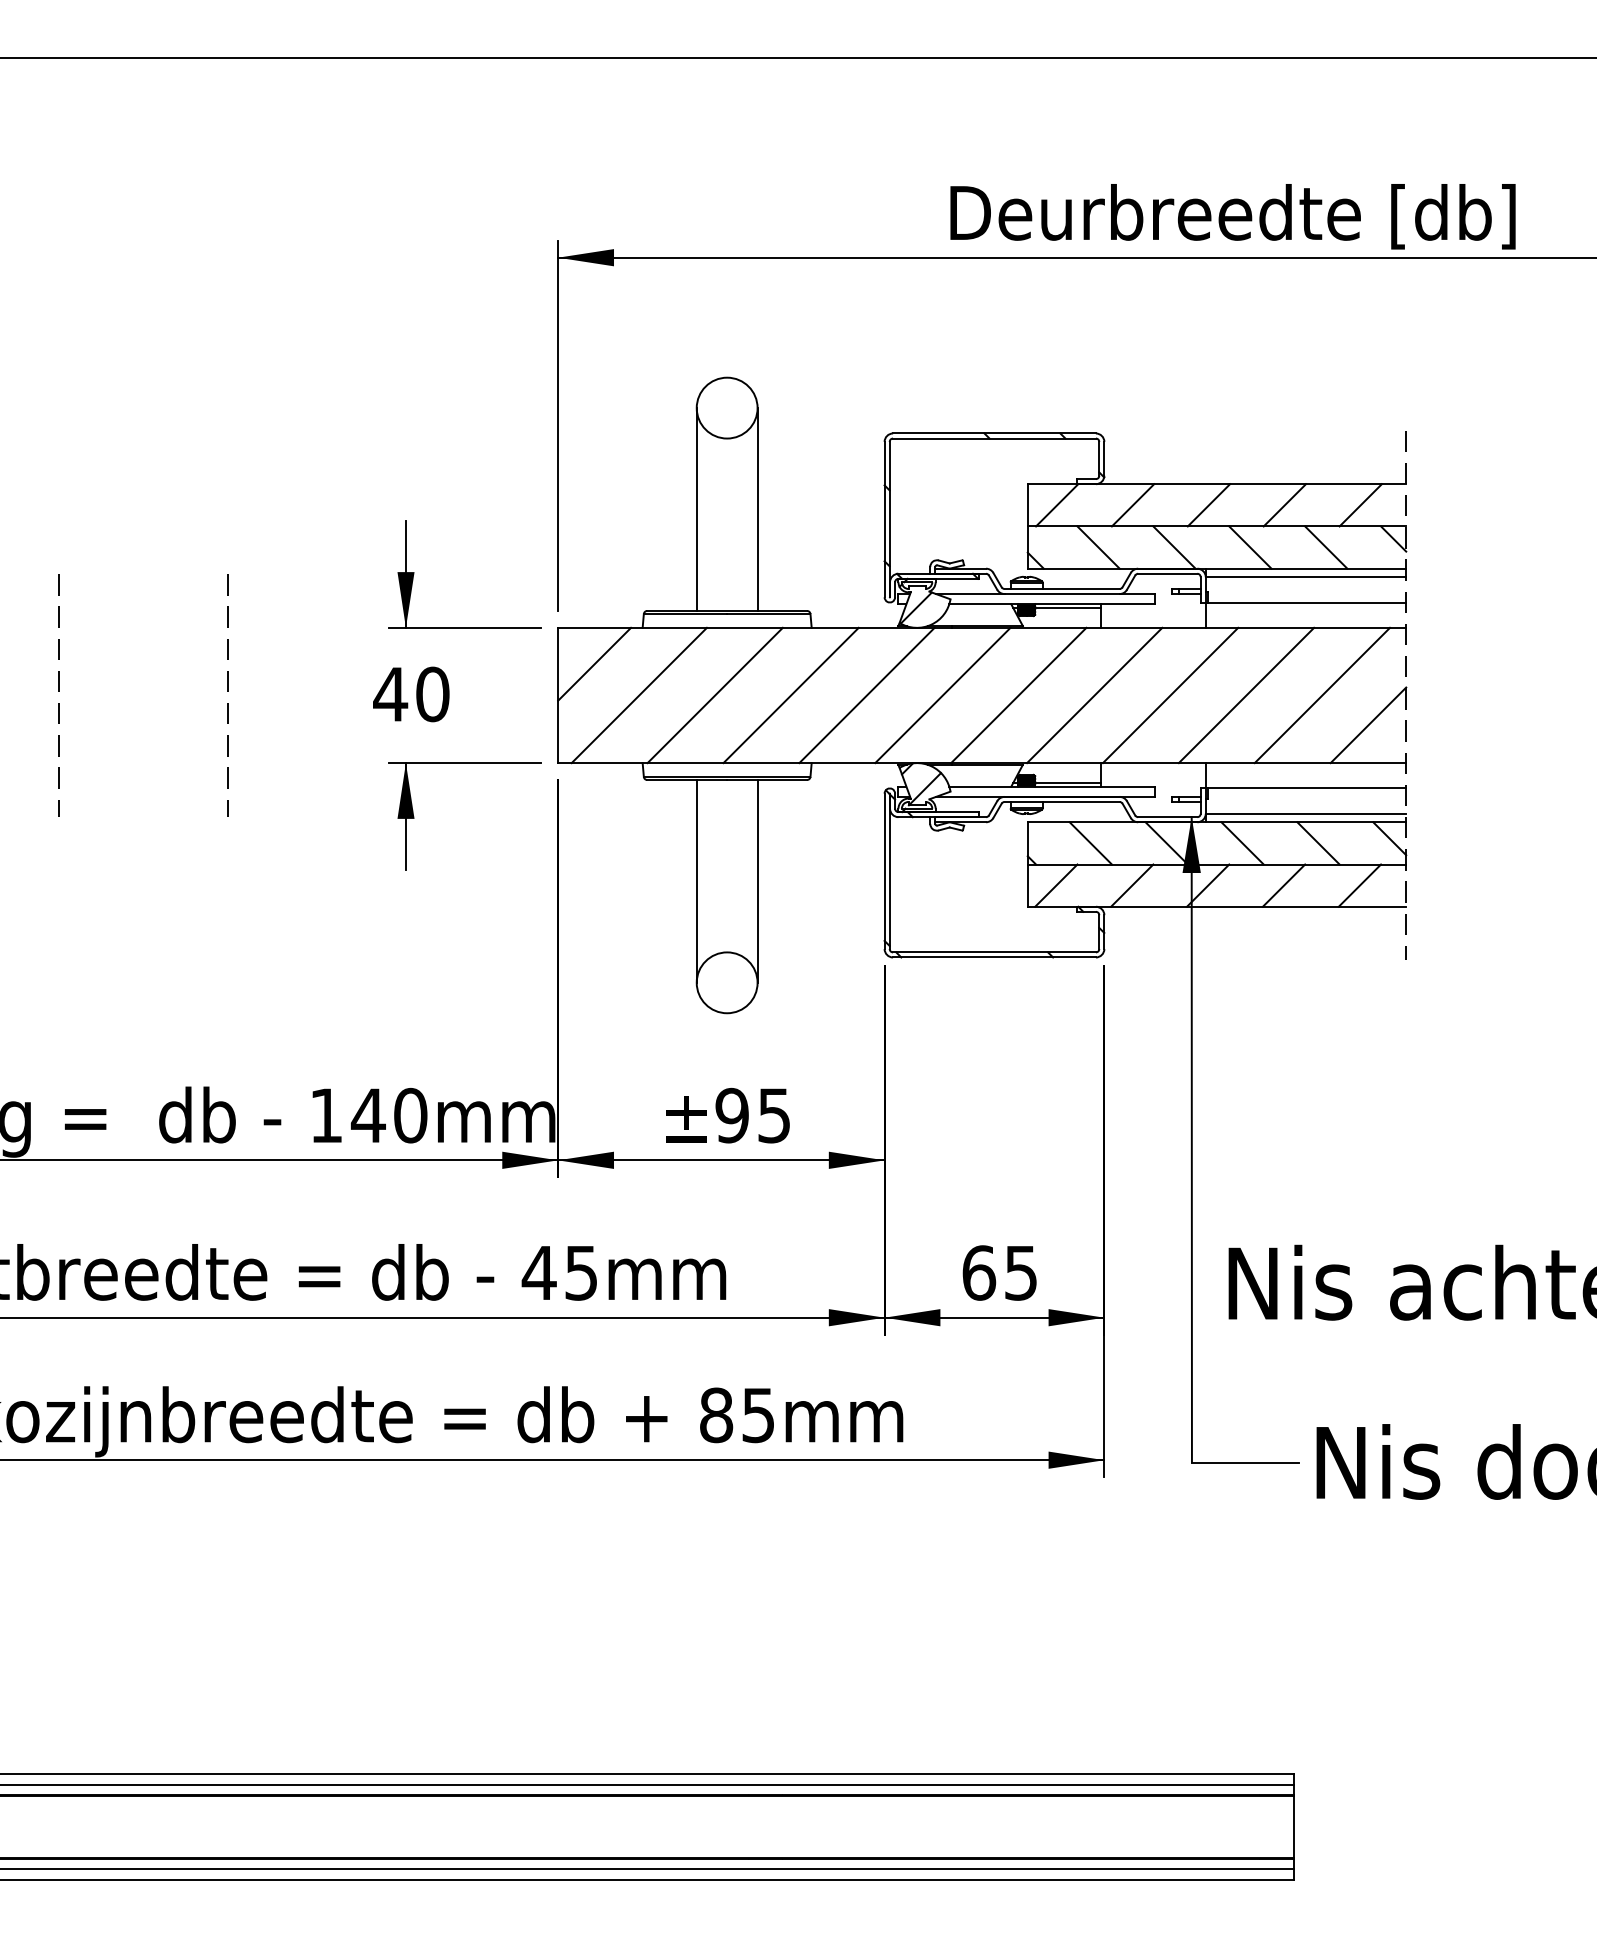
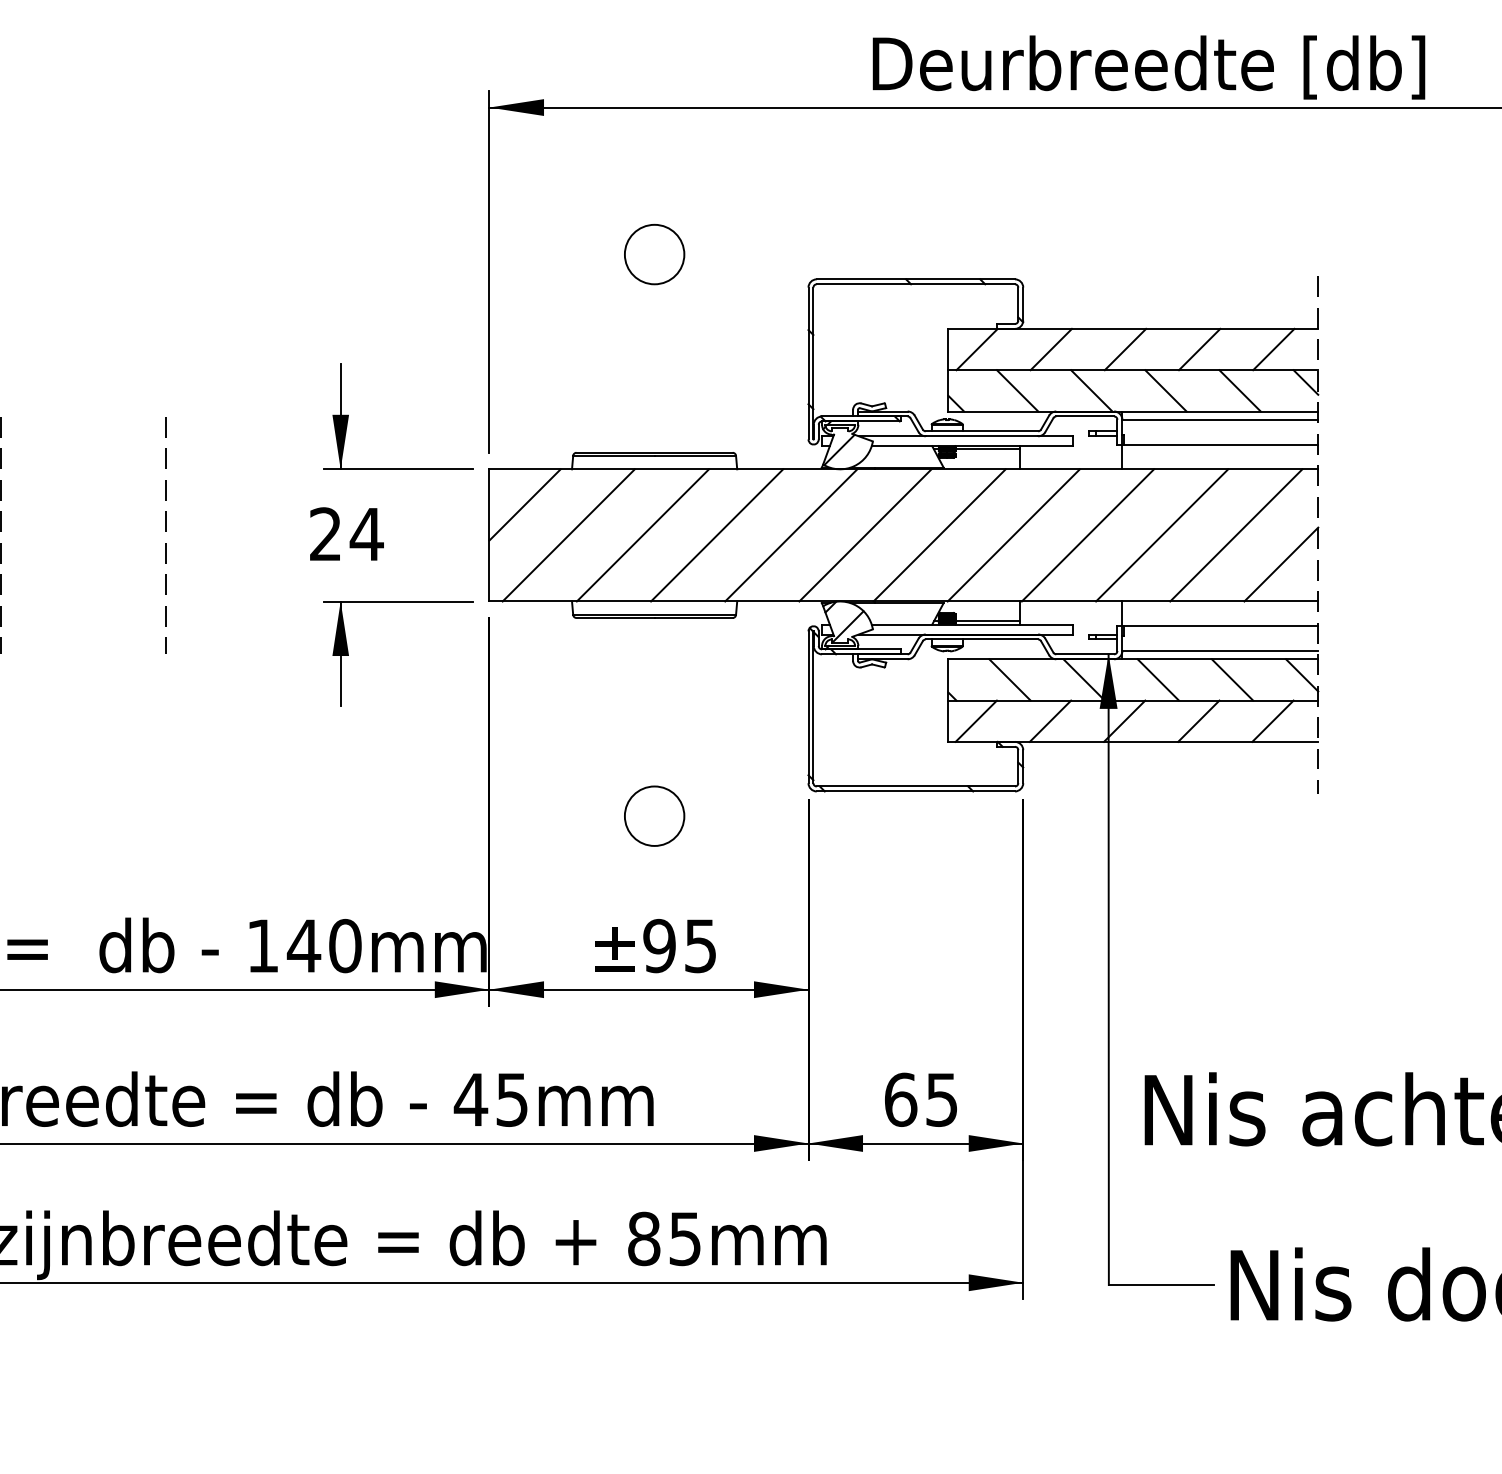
line: (696, 509) -> (624, 353), removed
line: (757, 509) -> (684, 353), removed
text: (411, 694) -> (346, 534), 40 -> 24
line: (696, 881) -> (624, 717), removed
line: (757, 881) -> (684, 717), removed

